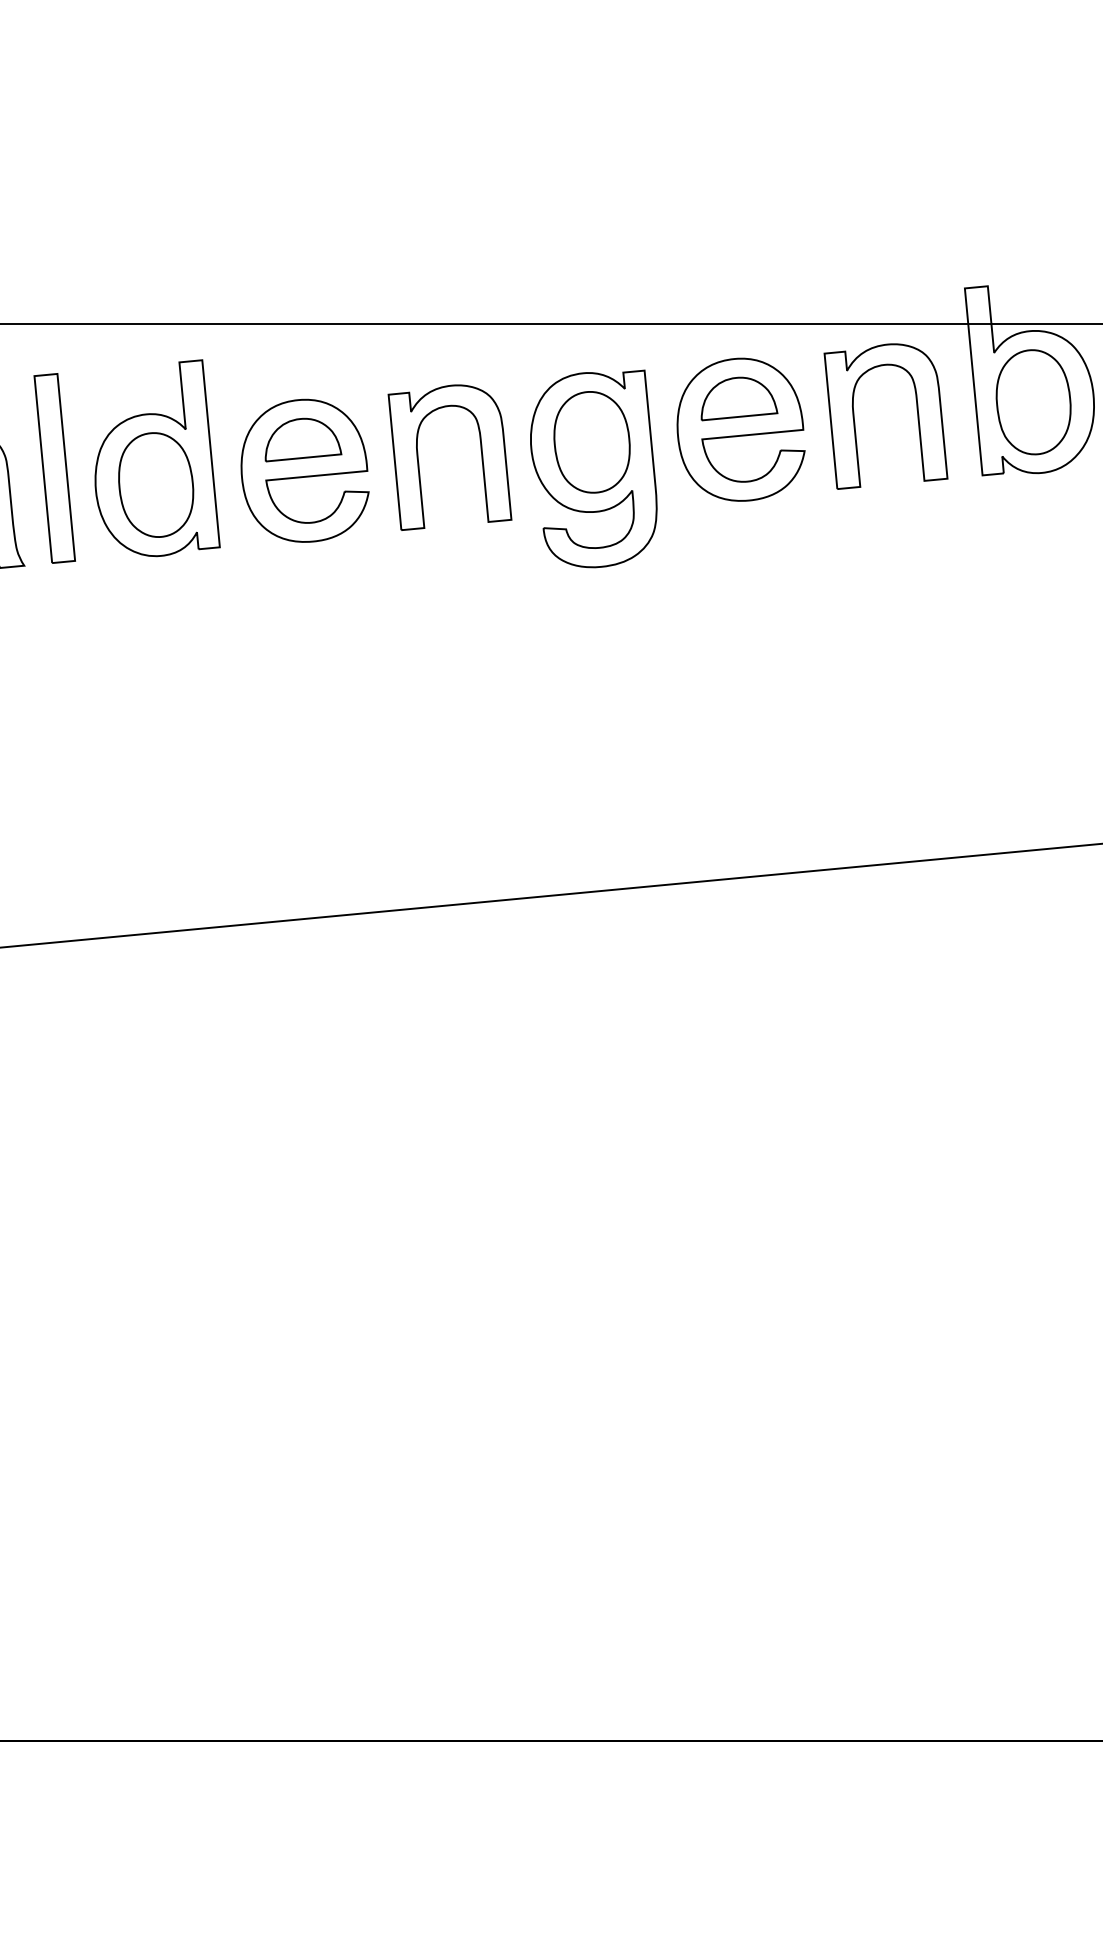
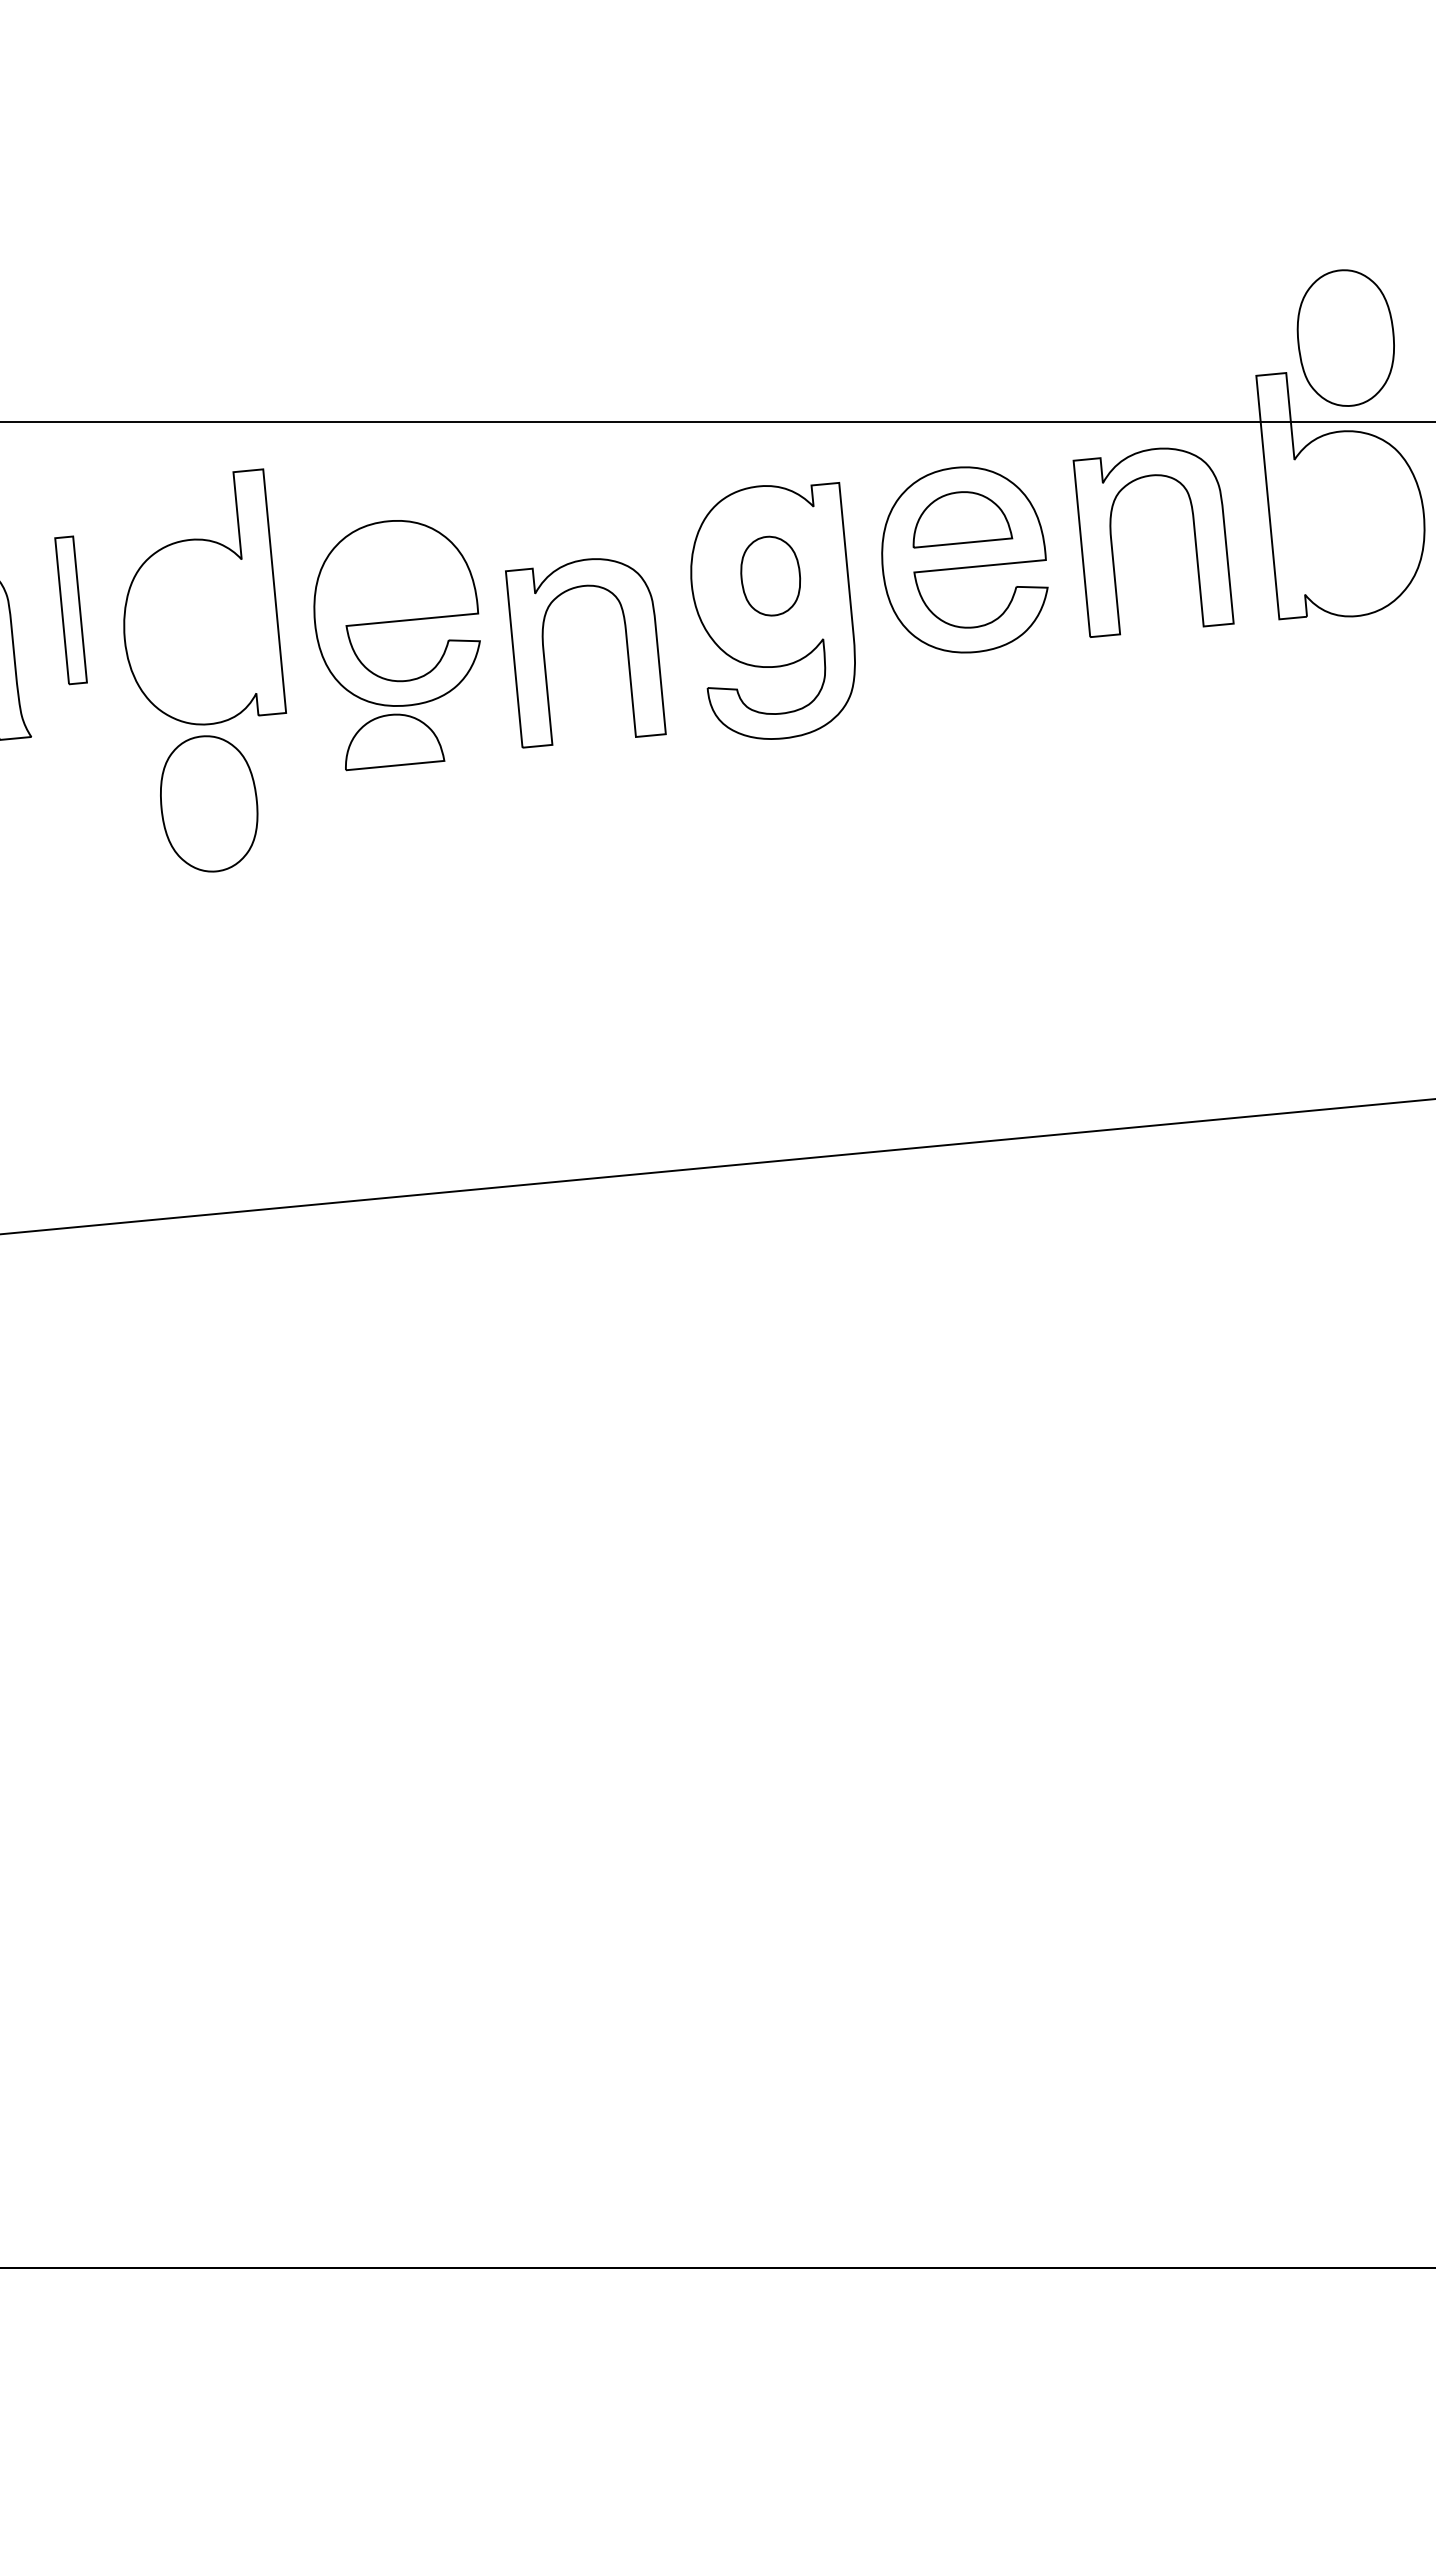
part: (1033, 401) -> (1345, 337), moved
part: (303, 440) -> (395, 742), moved
part: (591, 441) -> (770, 575), size x0.6
part: (419, 461) -> (545, 658), moved
part: (54, 468) -> (70, 610), size x0.6
part: (156, 484) -> (209, 803), moved

